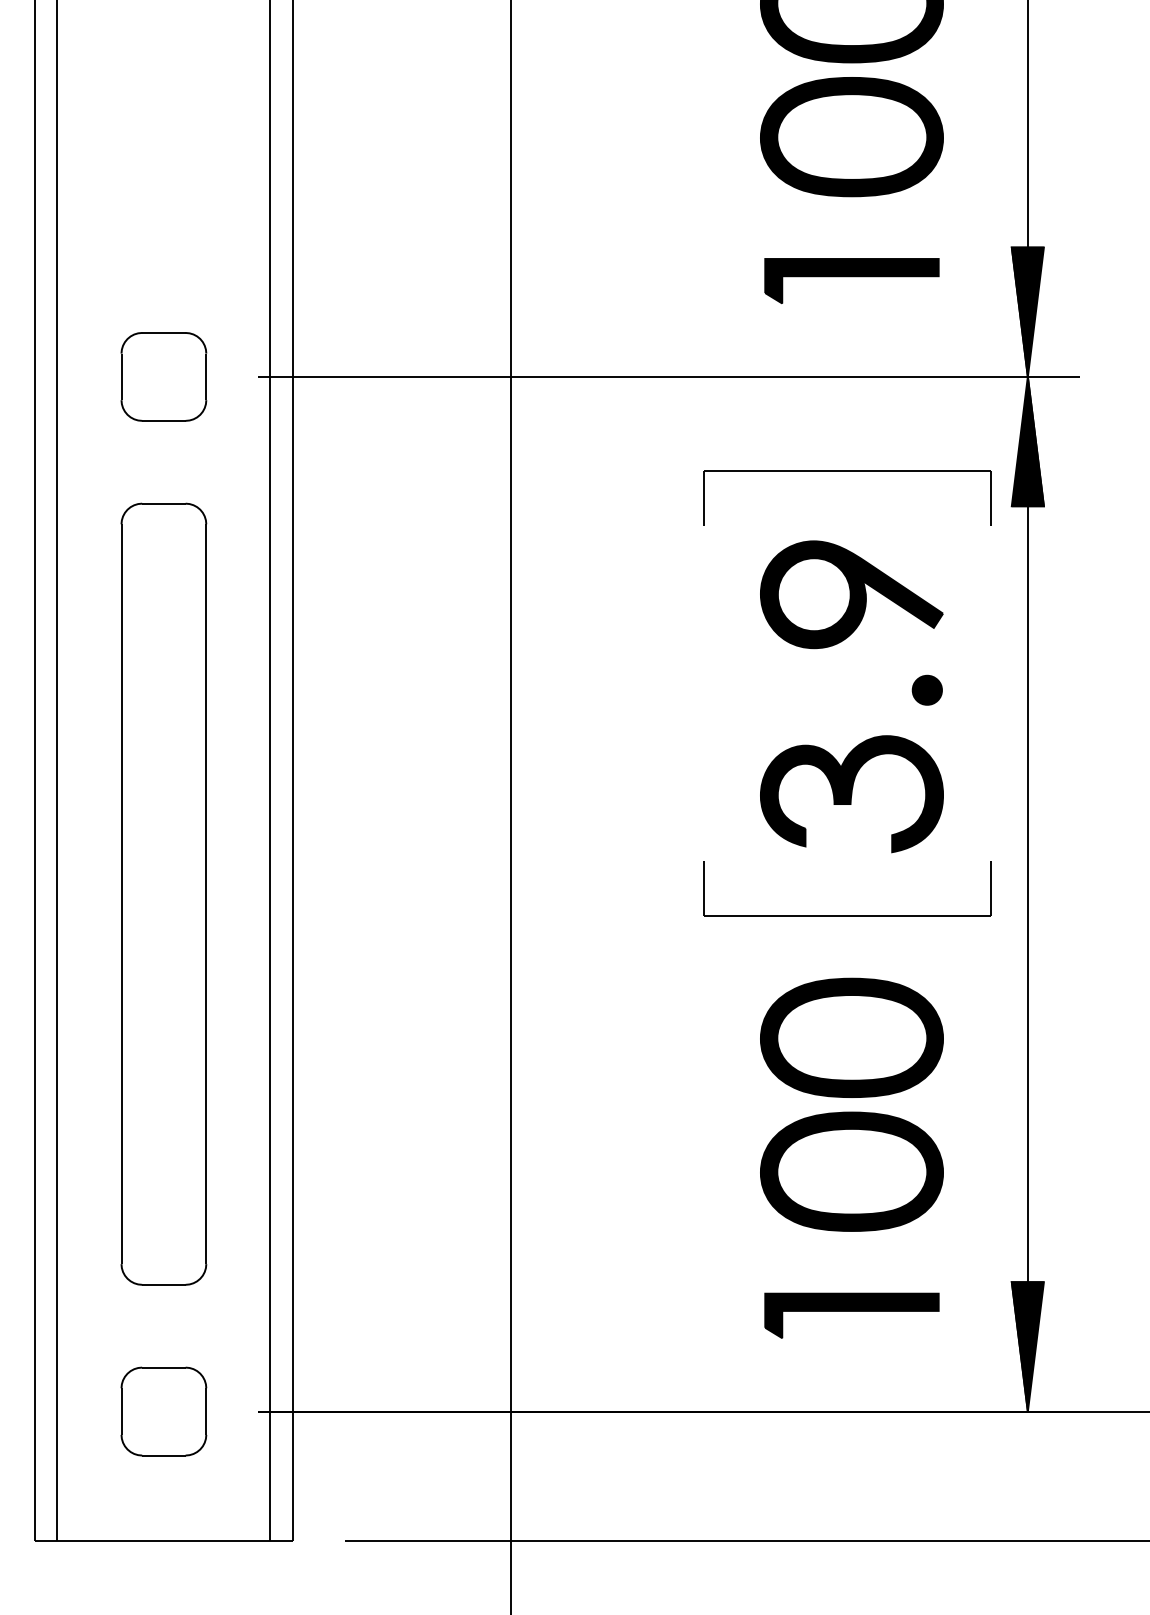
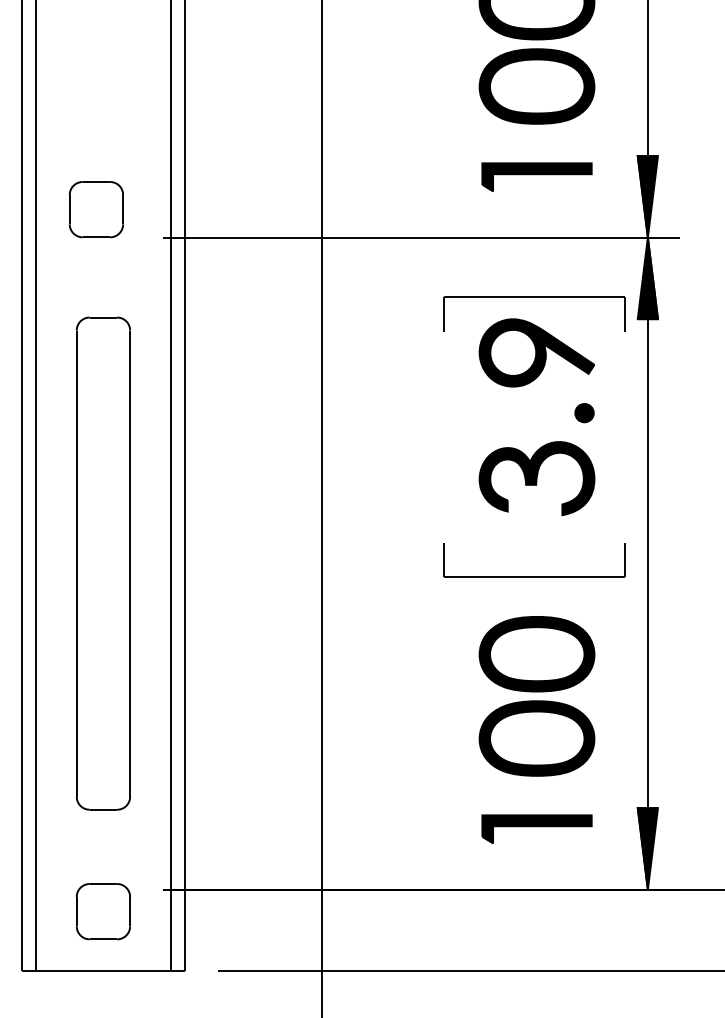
part: (162, 376) -> (95, 209), moved
part: (866, 738) -> (546, 443), moved
part: (162, 1411) -> (102, 911), moved

